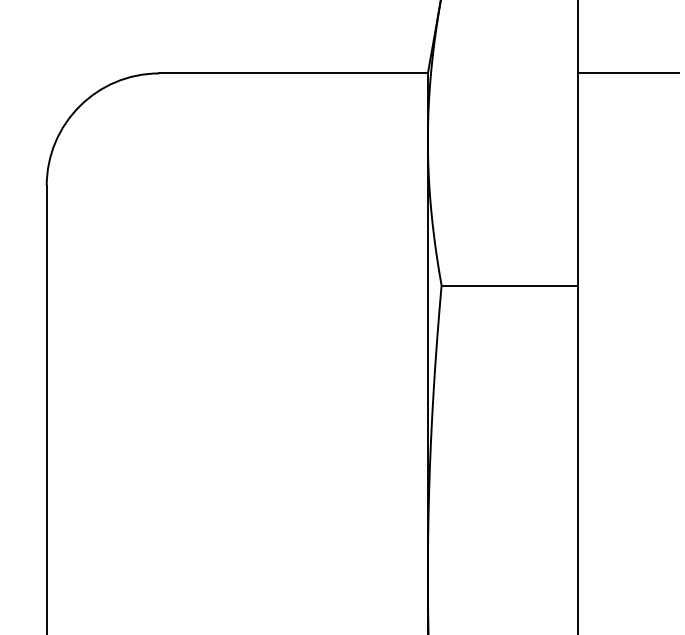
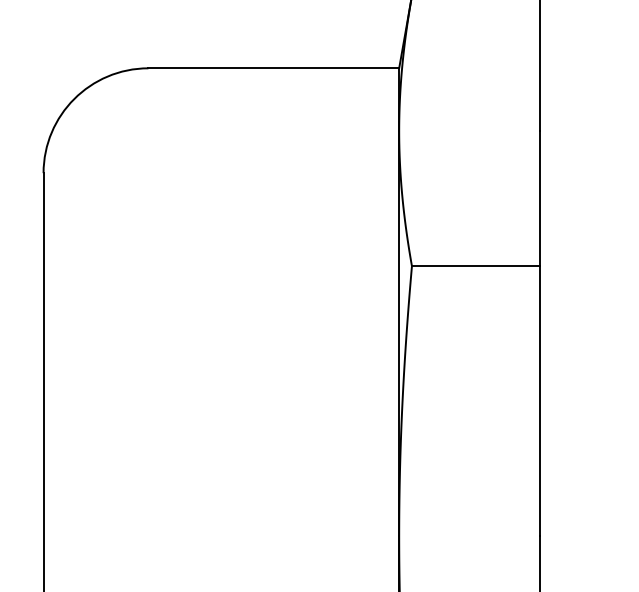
line: (628, 73) -> (586, 68), removed

